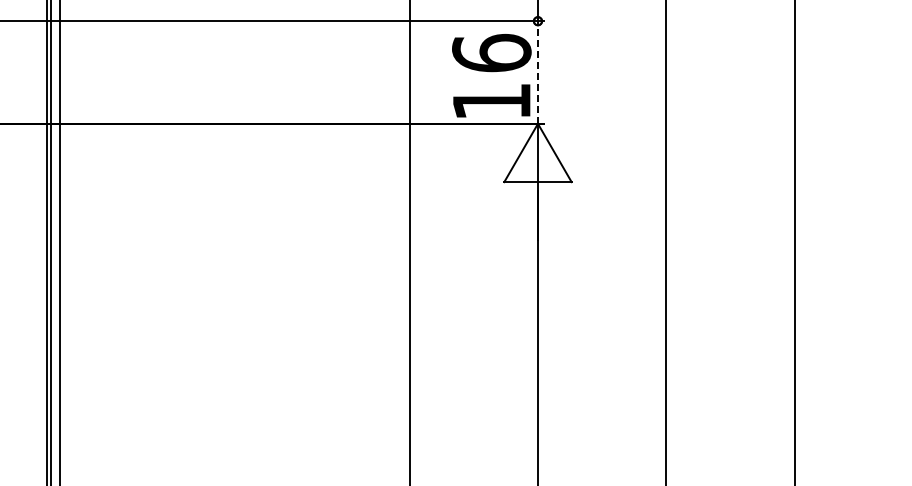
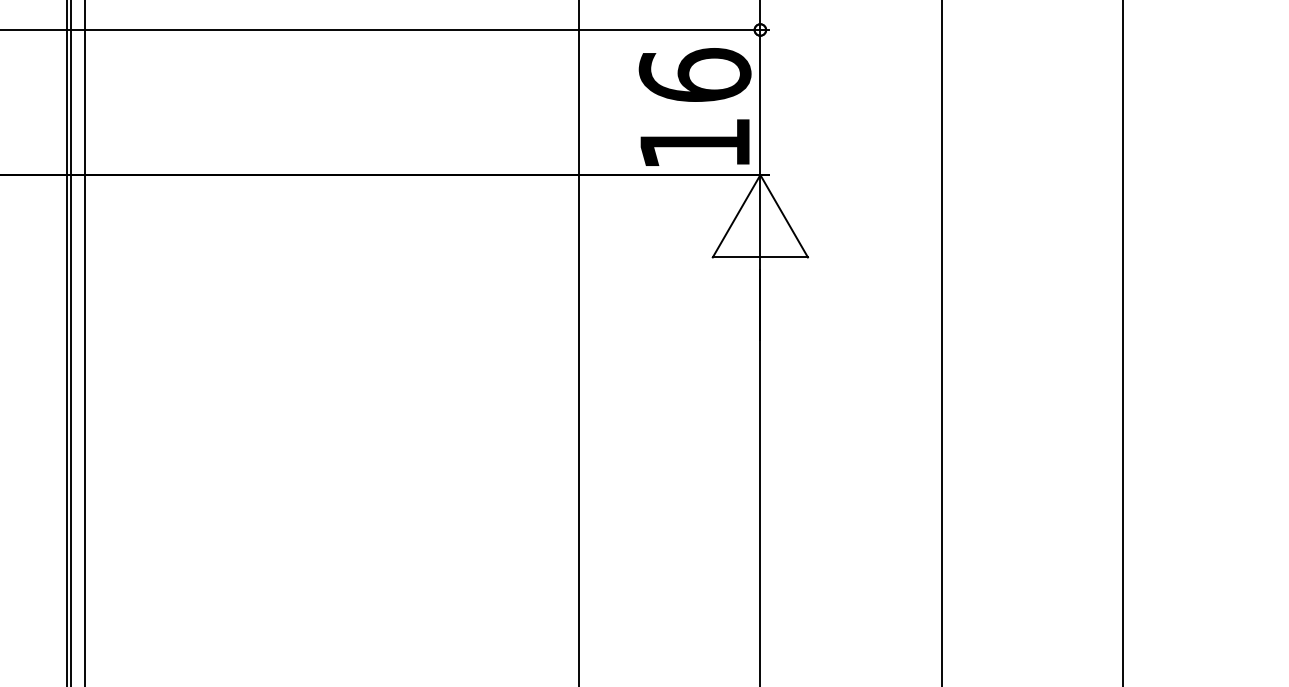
line: (537, 72) -> (759, 102), dashed -> solid

